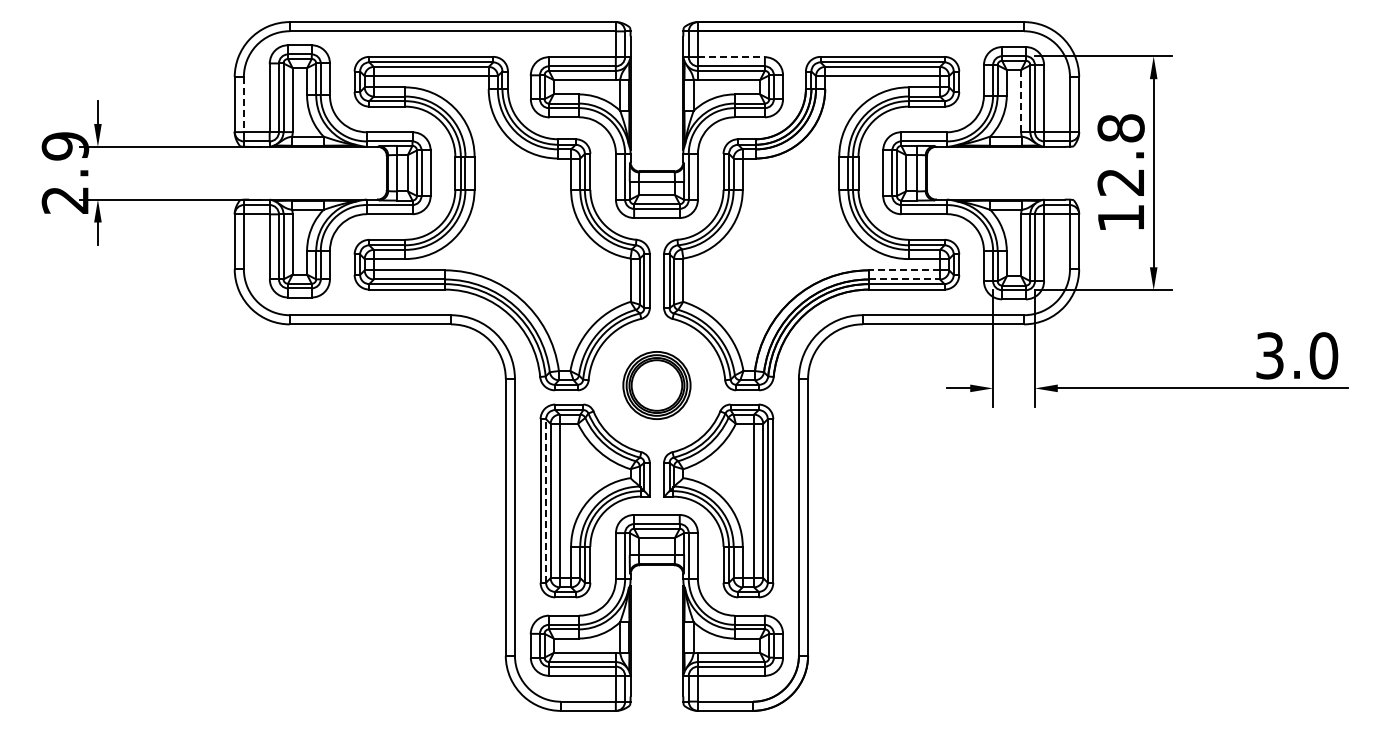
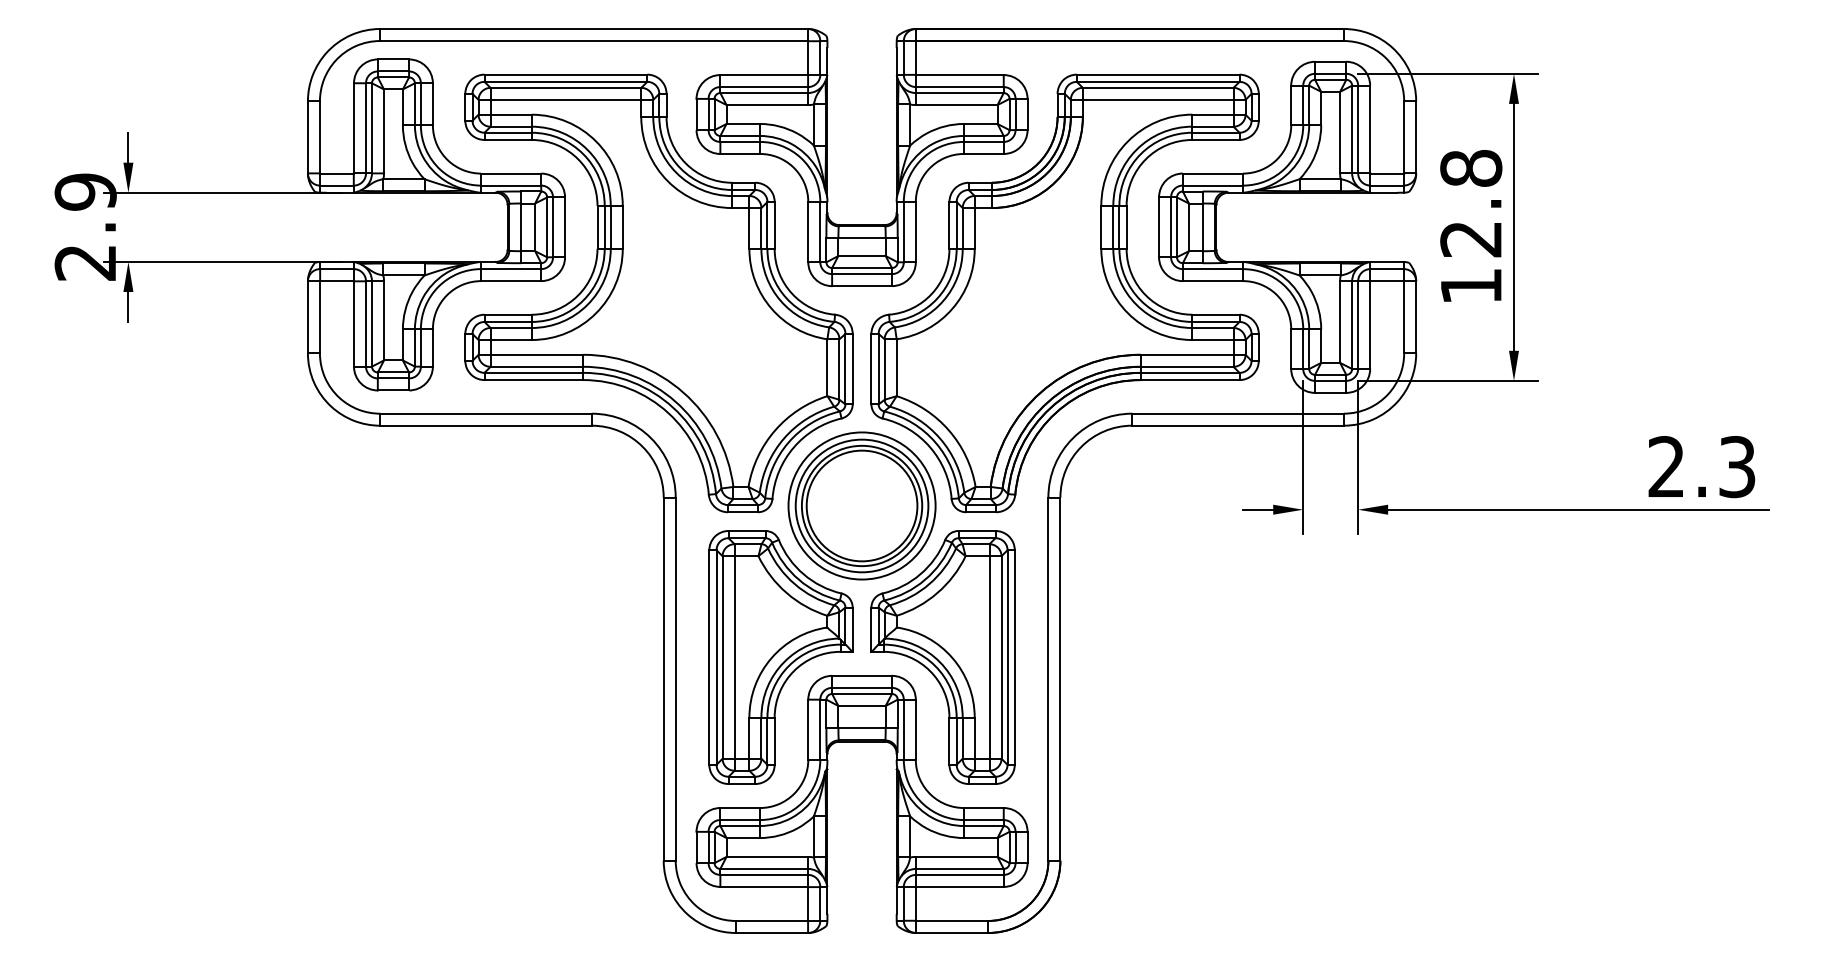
line: (731, 57) -> (959, 75), dashed -> solid
line: (1021, 100) -> (1340, 131), dashed -> solid
line: (243, 105) -> (319, 138), dashed -> solid
line: (904, 270) -> (1186, 355), dashed -> solid
line: (905, 279) -> (1188, 366), dashed -> solid
text: (1297, 355) -> (1702, 466), 3.0 -> 2.3
part: (656, 385) -> (861, 505), size x1.67
line: (546, 500) -> (717, 656), dashed -> solid

